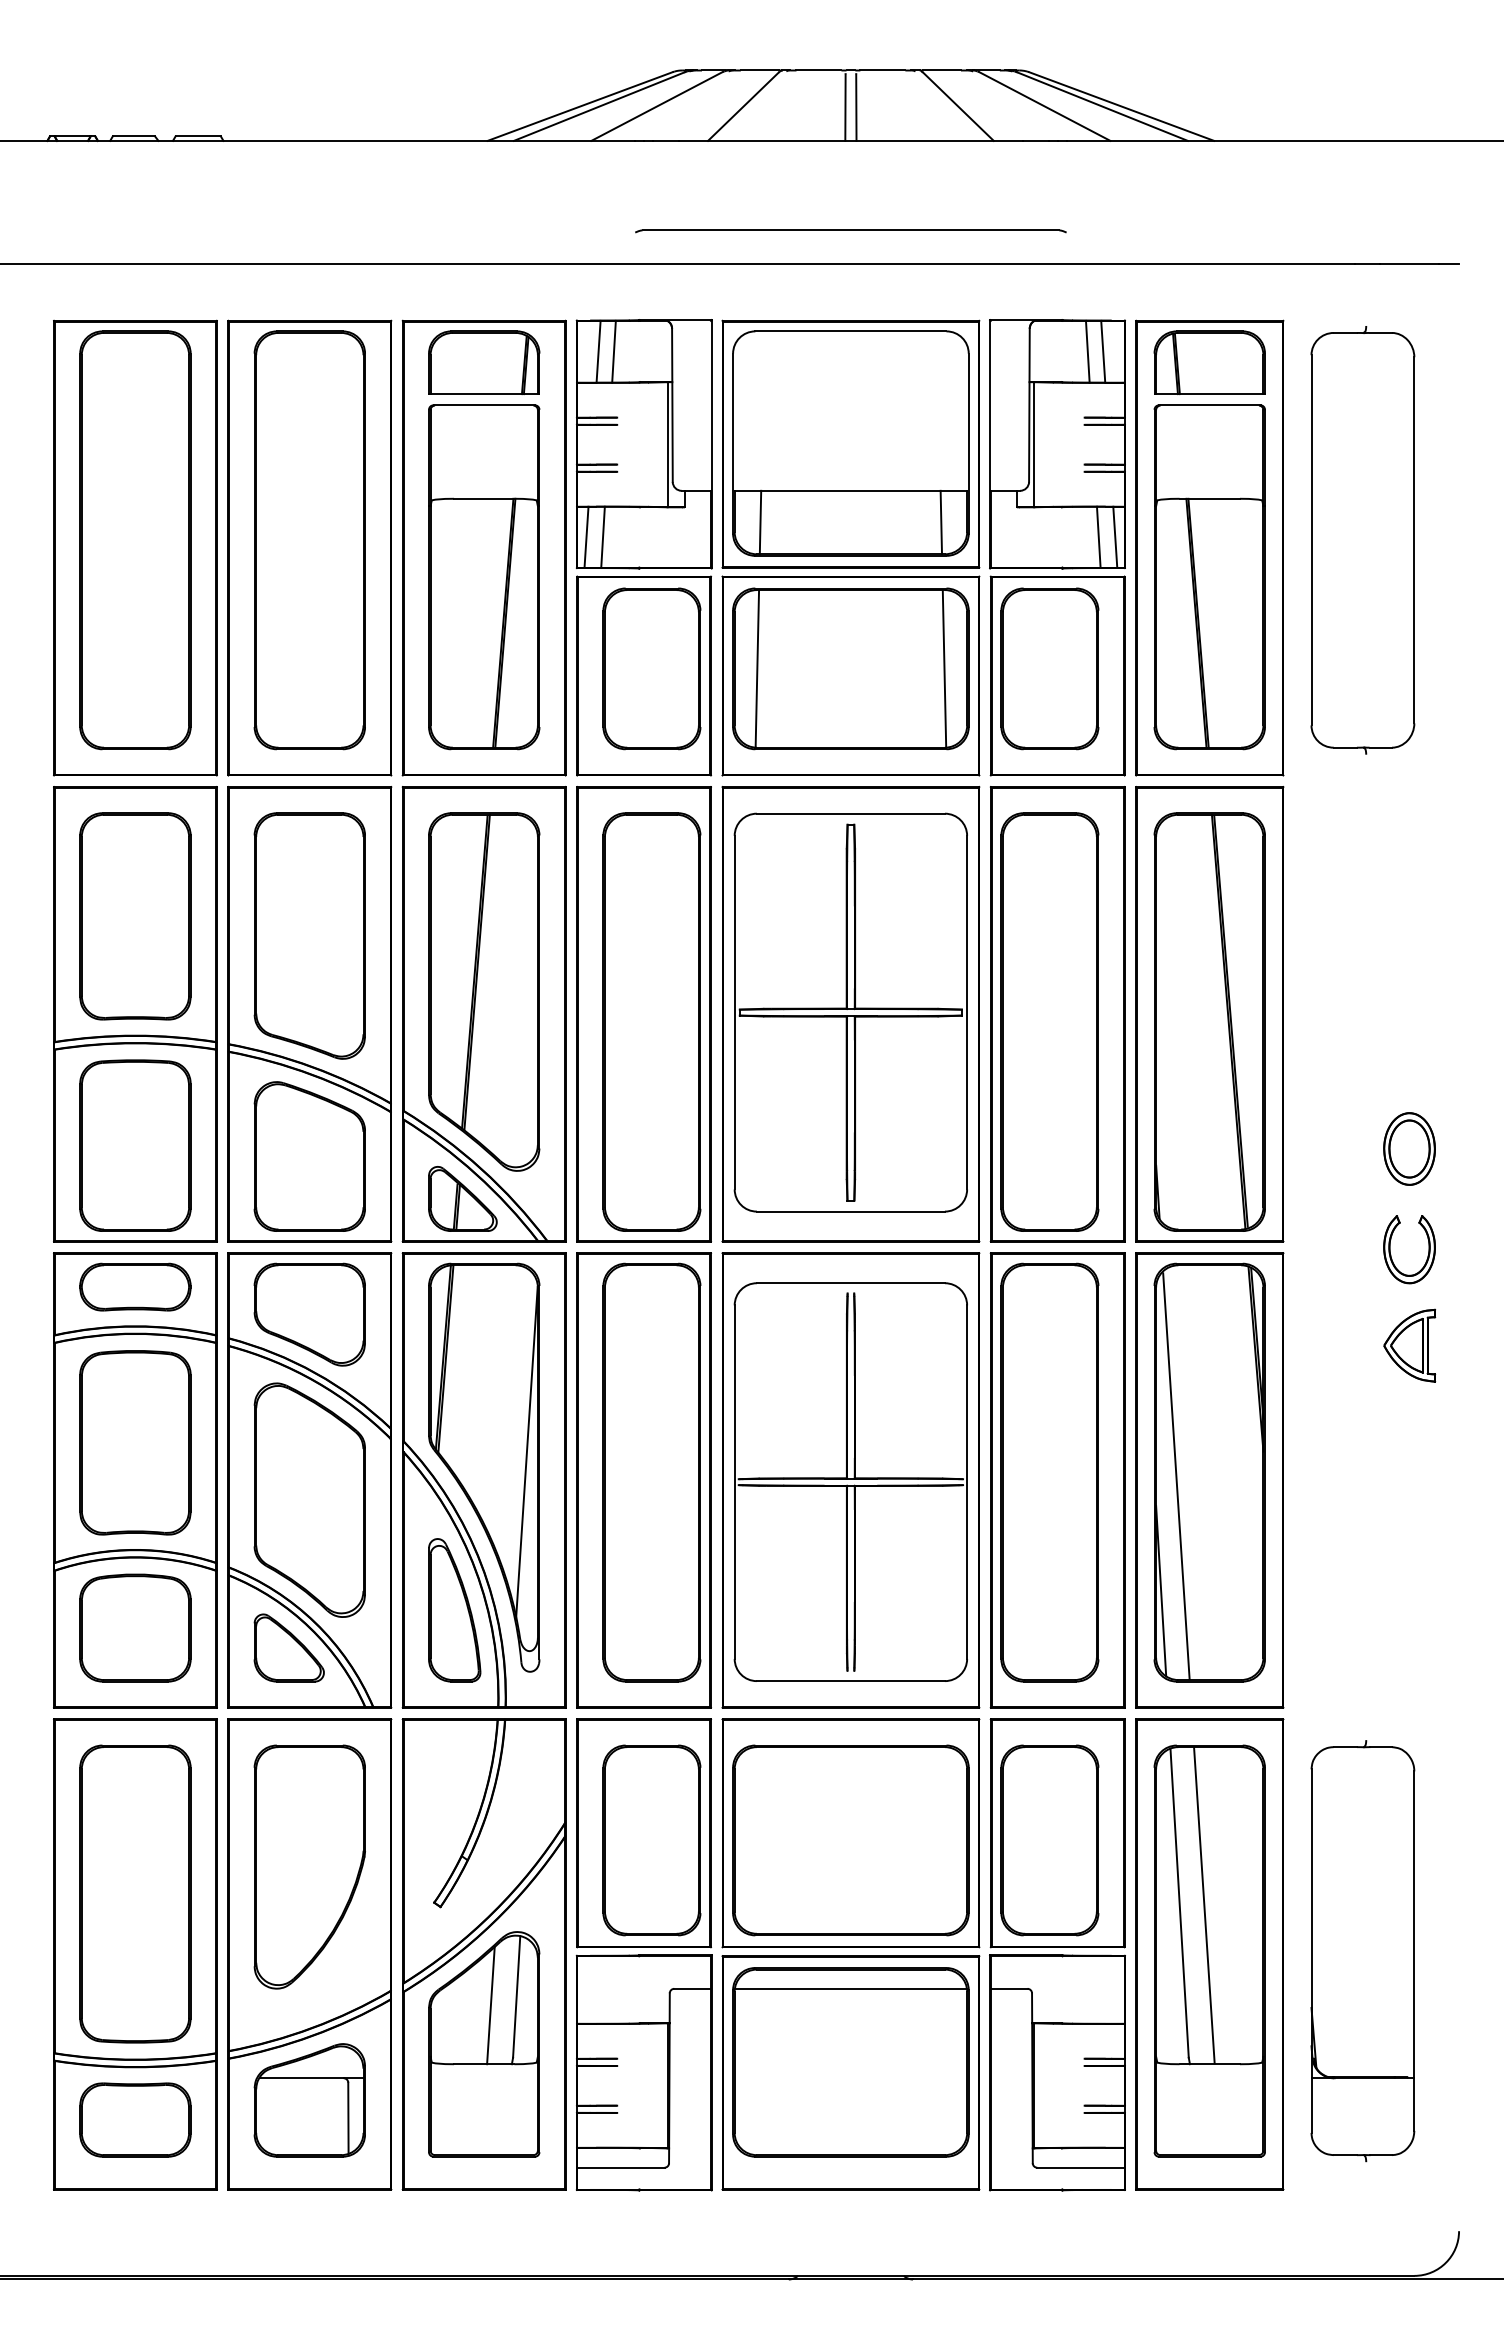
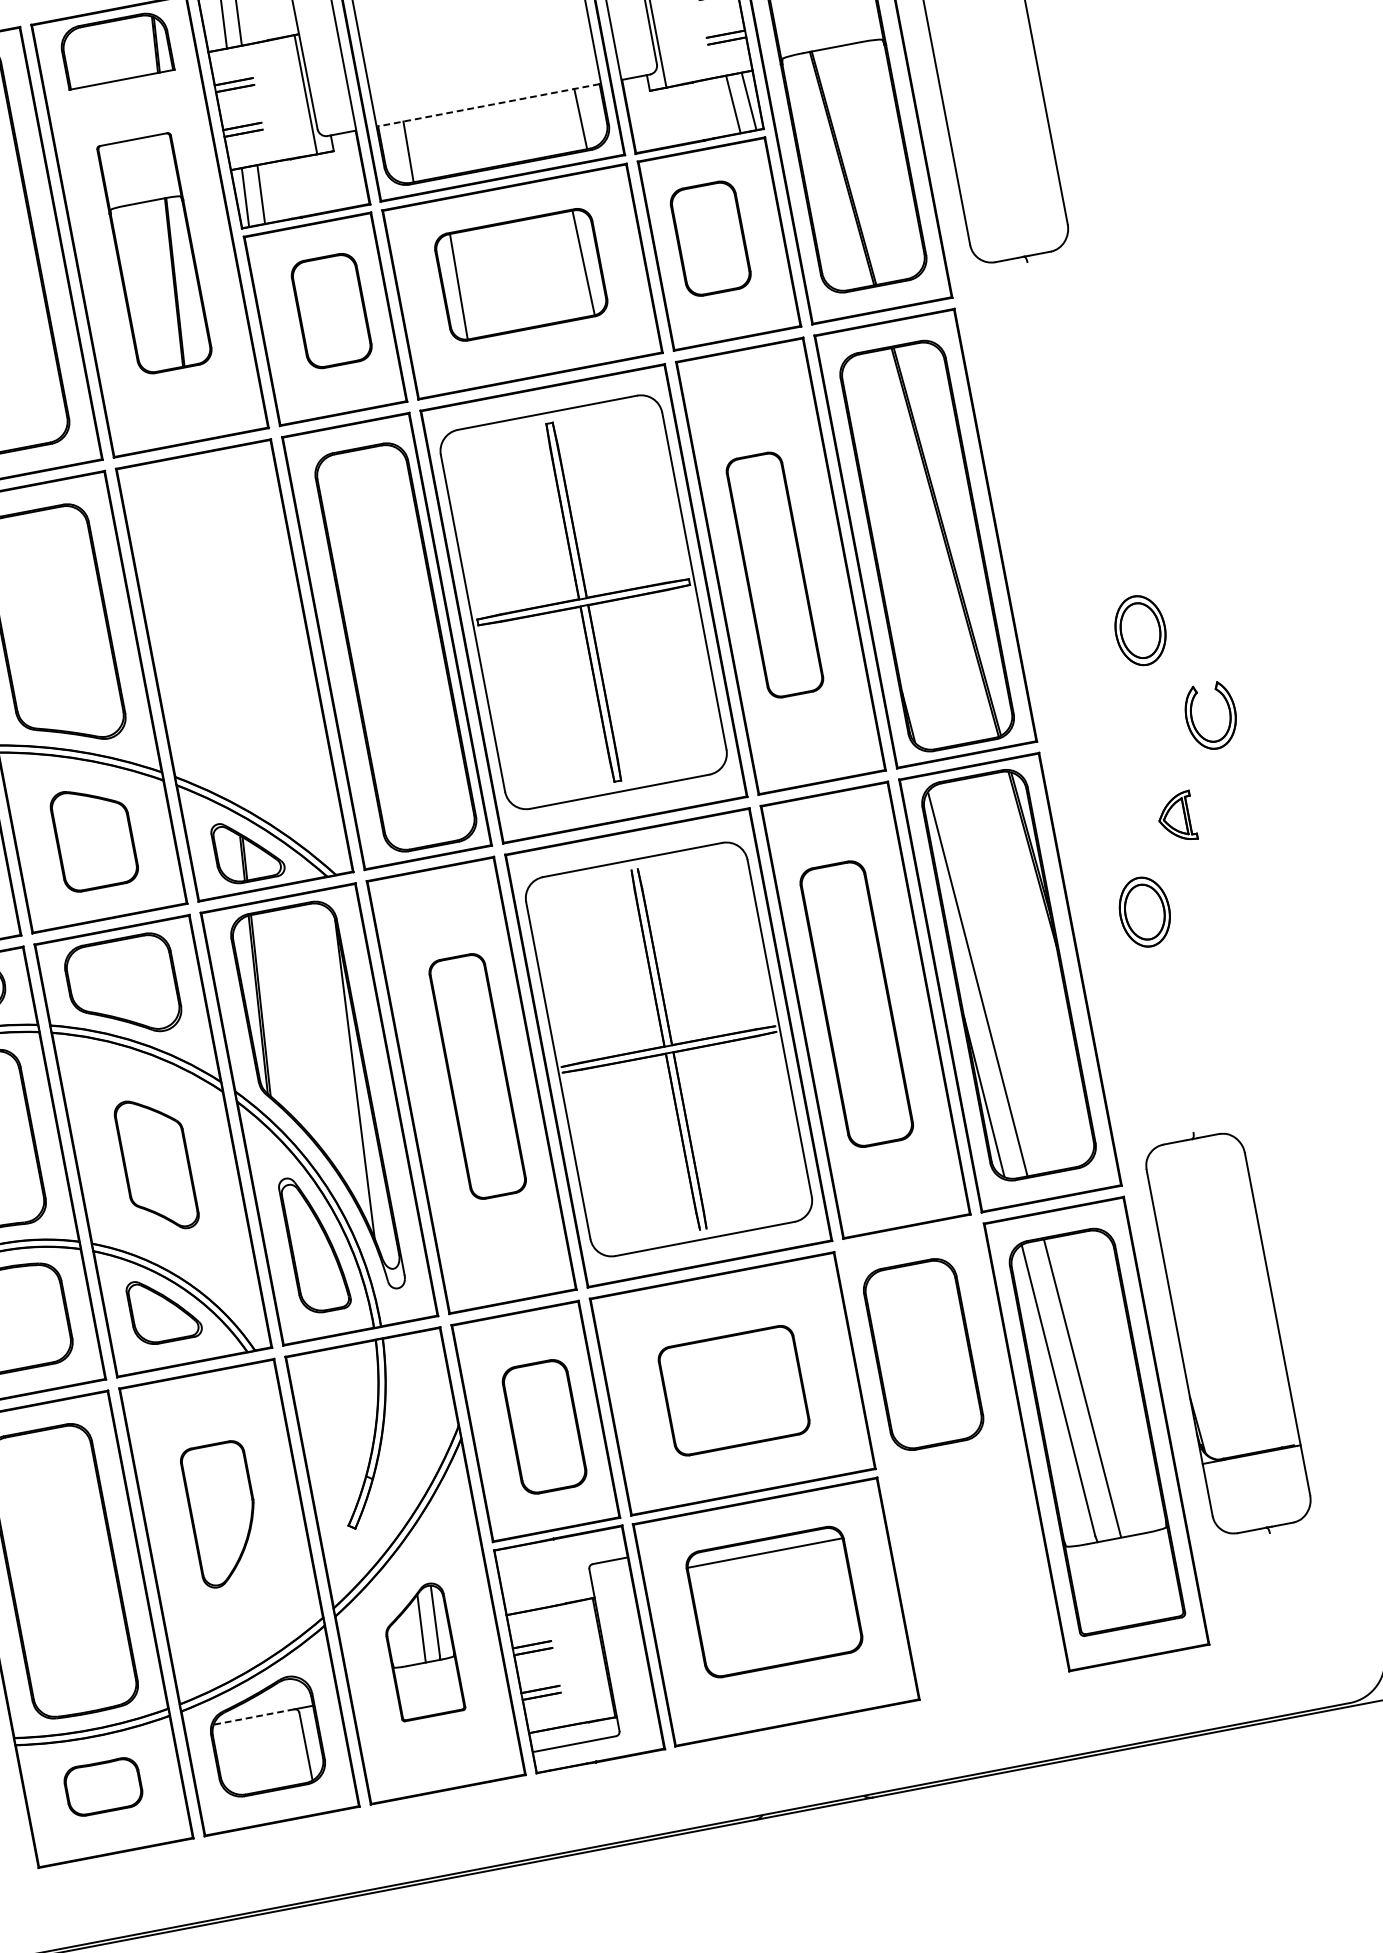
line: (850, 490) -> (488, 105), solid -> dashed
part: (484, 577) -> (155, 254), size x0.7
part: (651, 668) -> (331, 310), size x0.7
part: (850, 668) -> (520, 274), size x0.7
part: (1049, 668) -> (710, 238), size x0.7
part: (484, 991) -> (230, 648), removed
part: (1049, 1021) -> (774, 574), size x0.6
part: (309, 1156) -> (94, 837), size x0.7
part: (1391, 1254) -> (1194, 724), moved
part: (1409, 1345) -> (1176, 817), size x0.7
part: (1359, 1434) -> (1144, 911), added
part: (651, 1472) -> (477, 1076), size x0.6
part: (1049, 1472) -> (856, 1004), size x0.7
part: (309, 1499) -> (156, 1164), size x0.6
part: (651, 1840) -> (544, 1426), size x0.7
part: (850, 1840) -> (733, 1390), size x0.6
part: (309, 1866) -> (223, 1513), size x0.6
part: (1362, 1951) -> (1228, 1333), moved
part: (1057, 1954) -> (951, 1461), removed
part: (484, 2044) -> (422, 1651), size x0.6
part: (850, 2062) -> (774, 1602), size x0.7
line: (301, 2078) -> (254, 1717), solid -> dashed
part: (135, 2119) -> (103, 1786), size x0.7

